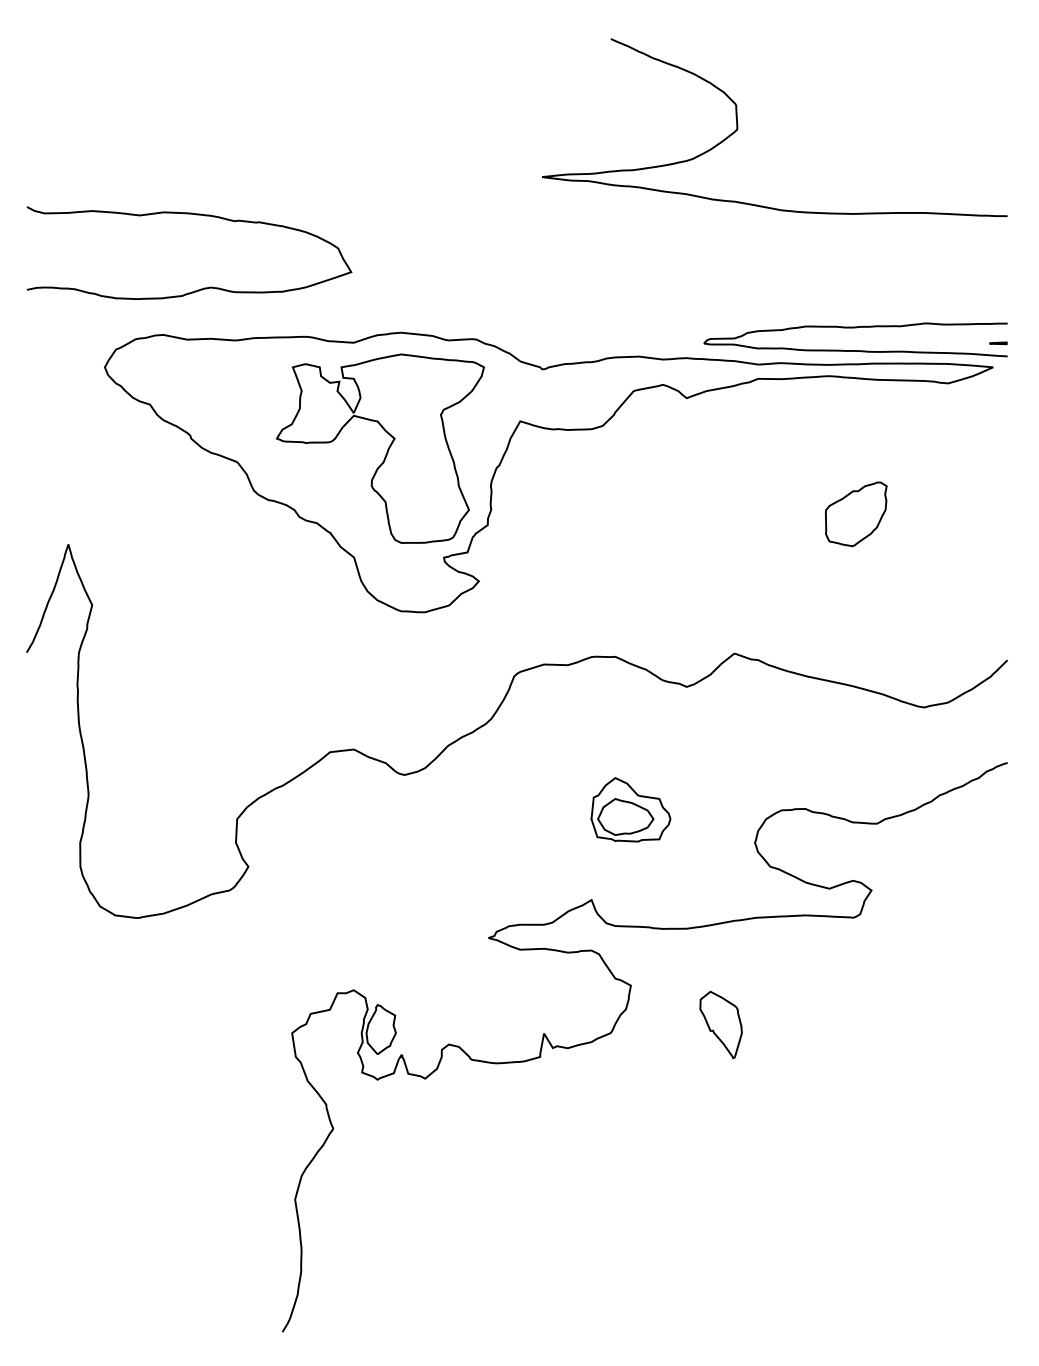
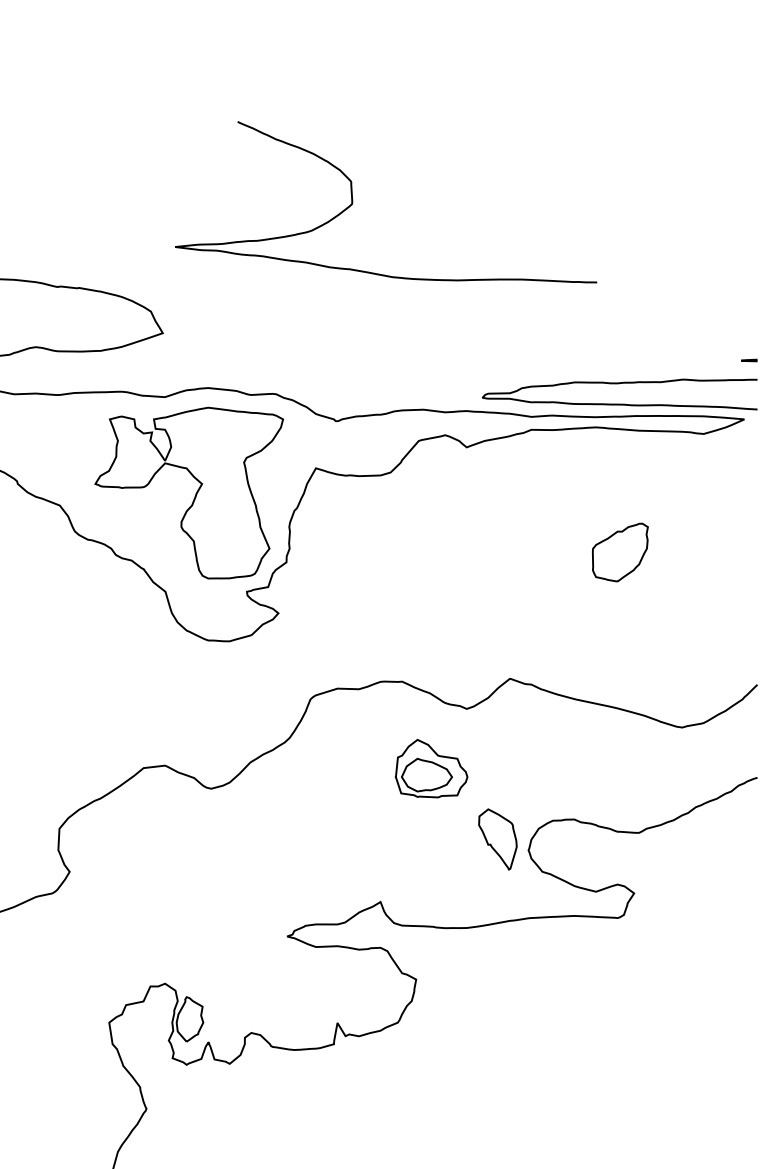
curve: (738, 127) -> (353, 202), moved
curve: (998, 343) -> (749, 360), moved
part: (630, 809) -> (431, 768), moved
part: (720, 1024) -> (497, 839), moved

